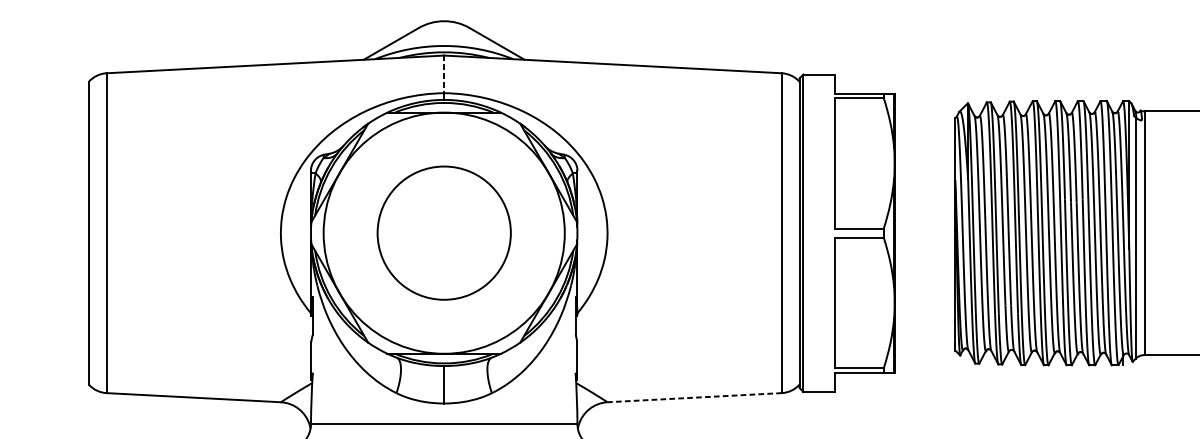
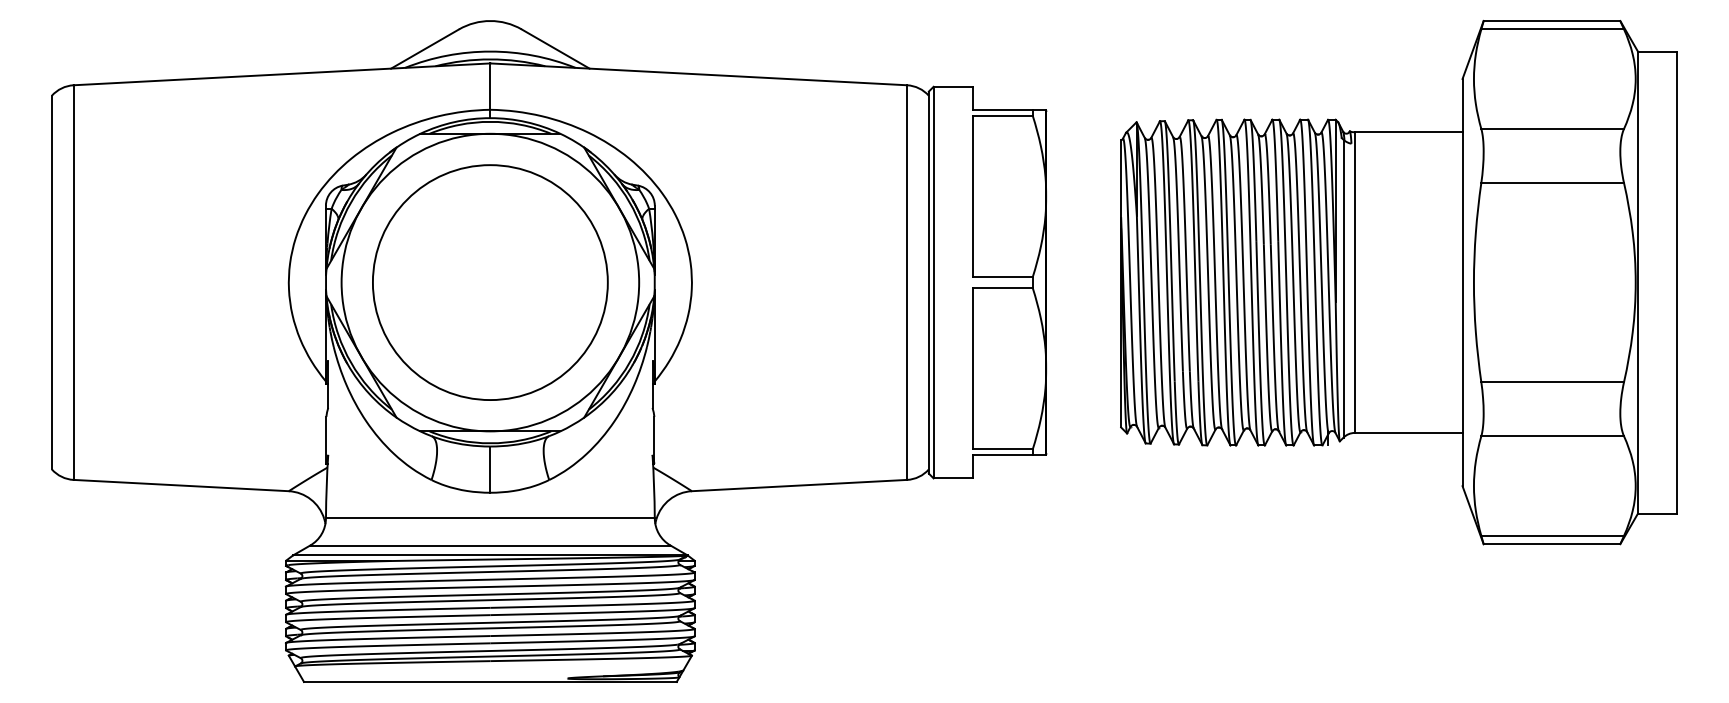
line: (444, 75) -> (490, 87), dashed -> solid
circle: (444, 233) -> (490, 282), size x1.43
line: (694, 397) -> (799, 485), dashed -> solid

